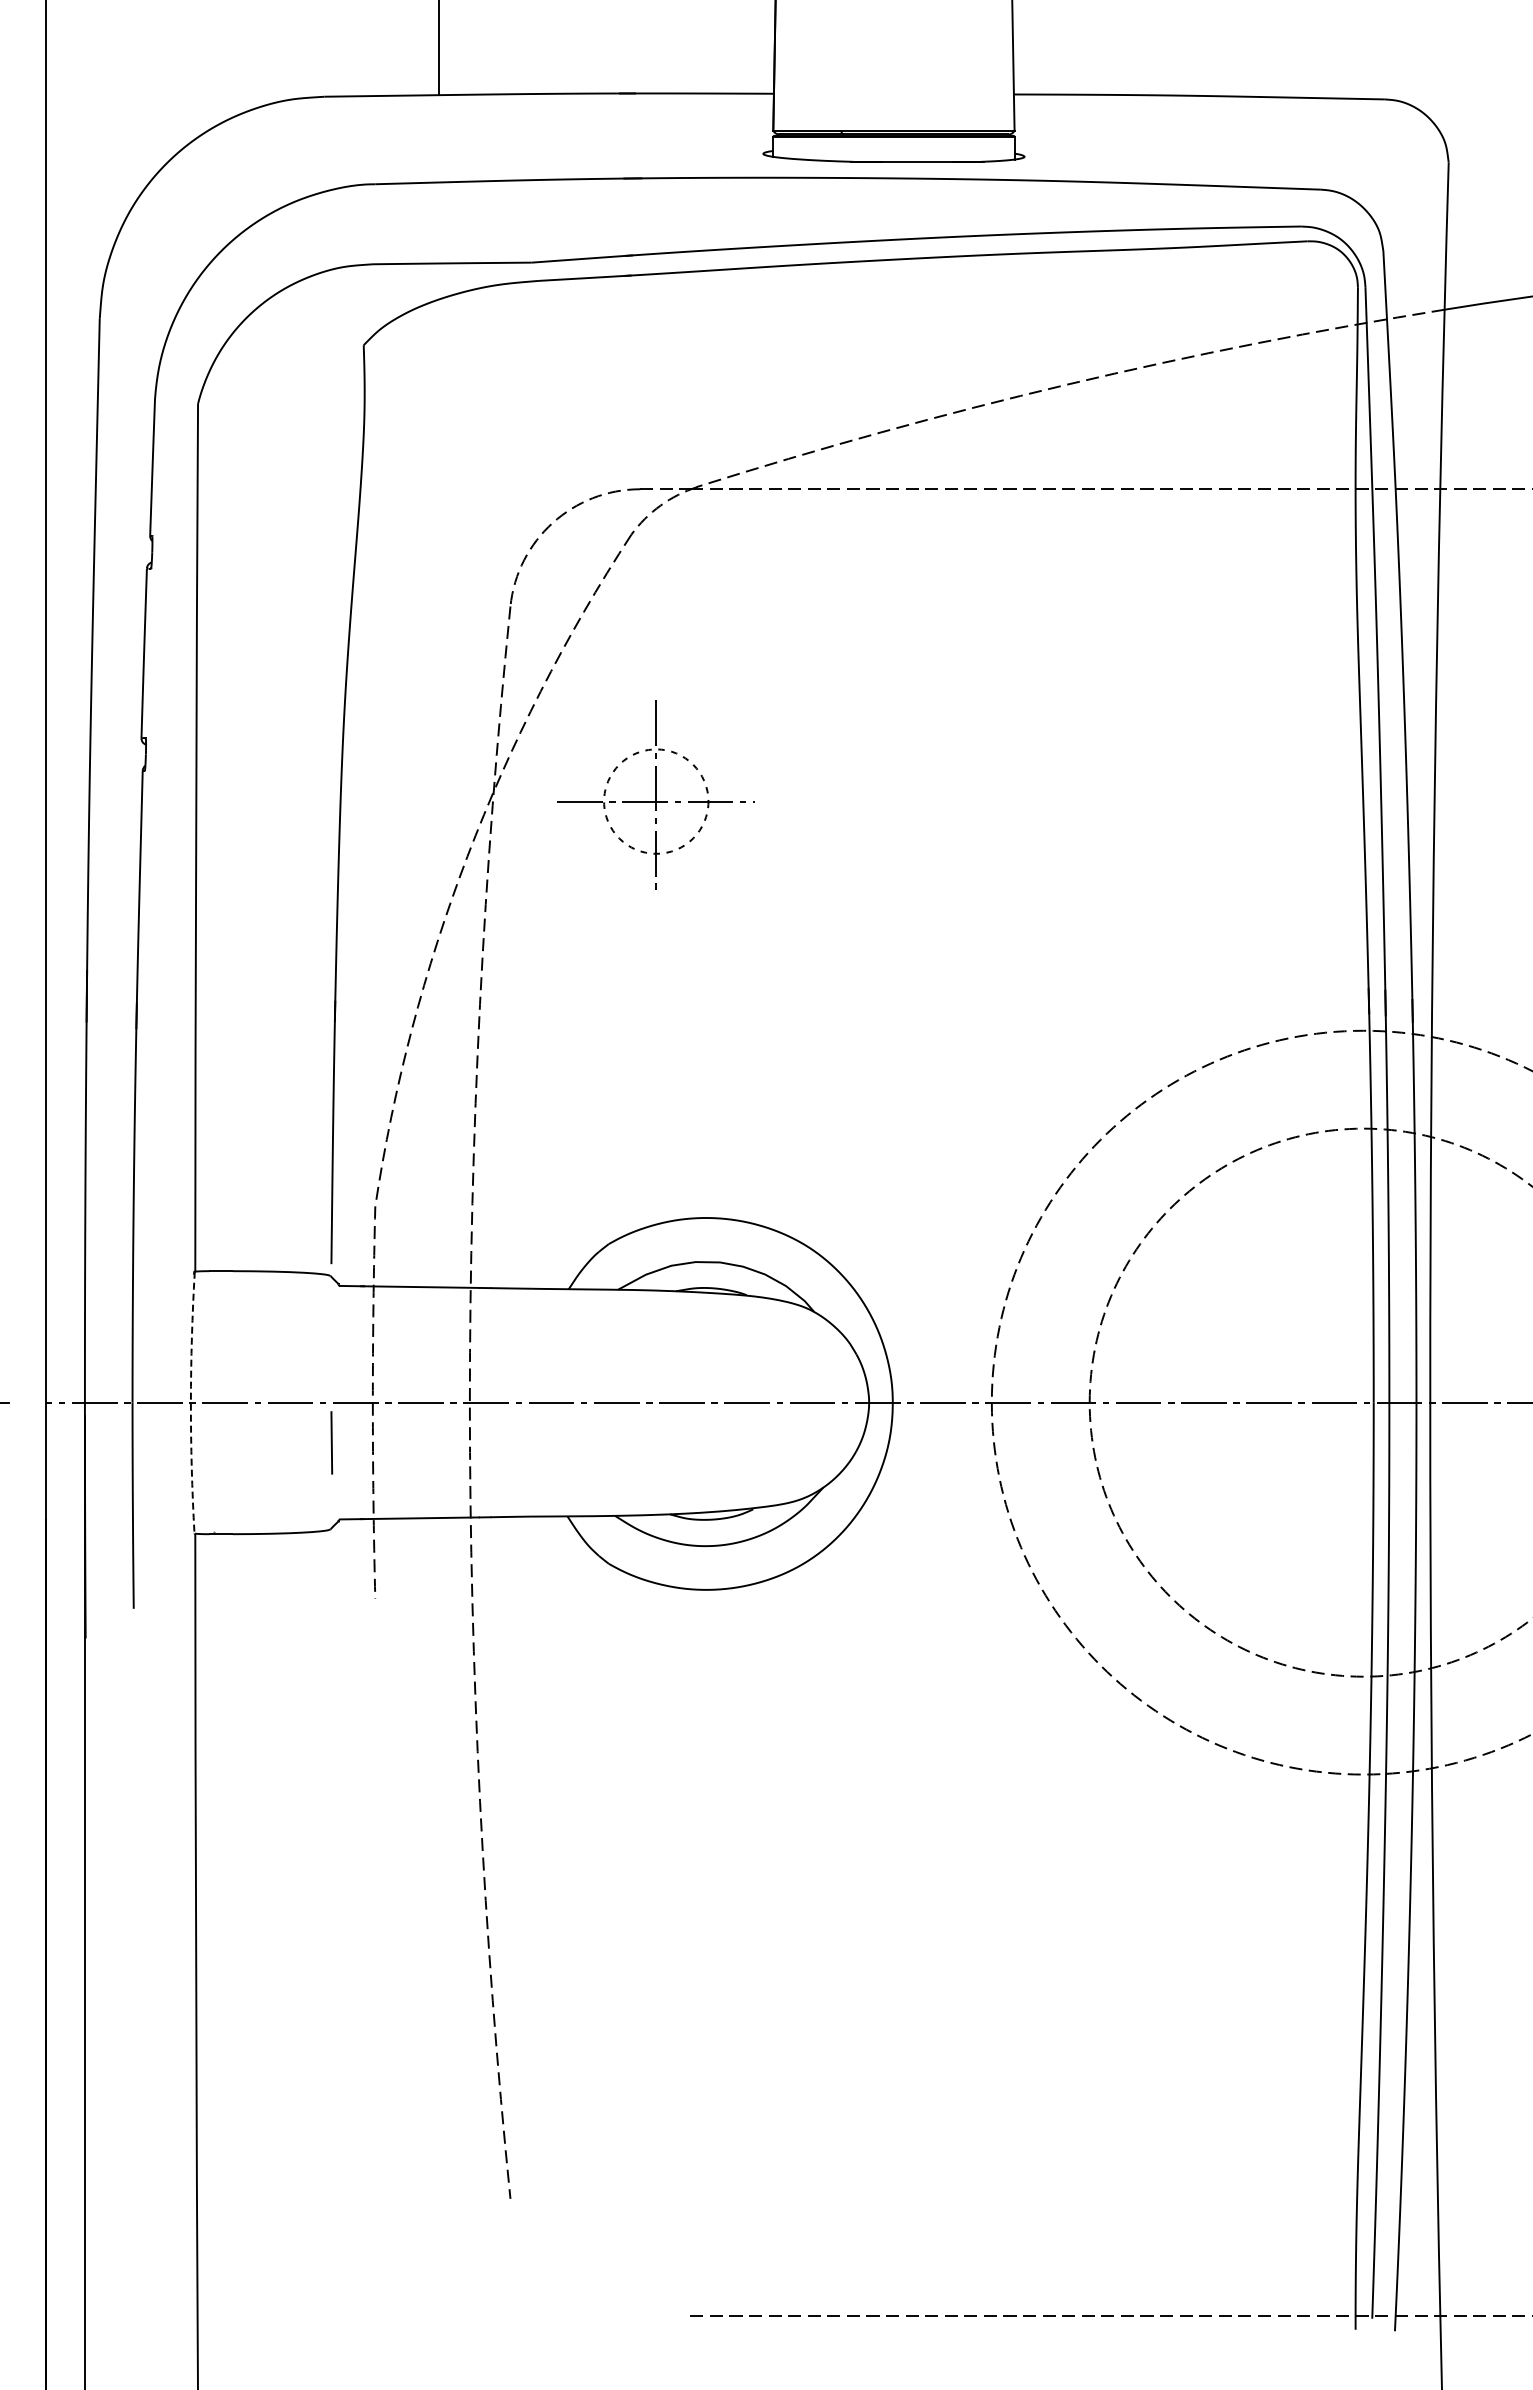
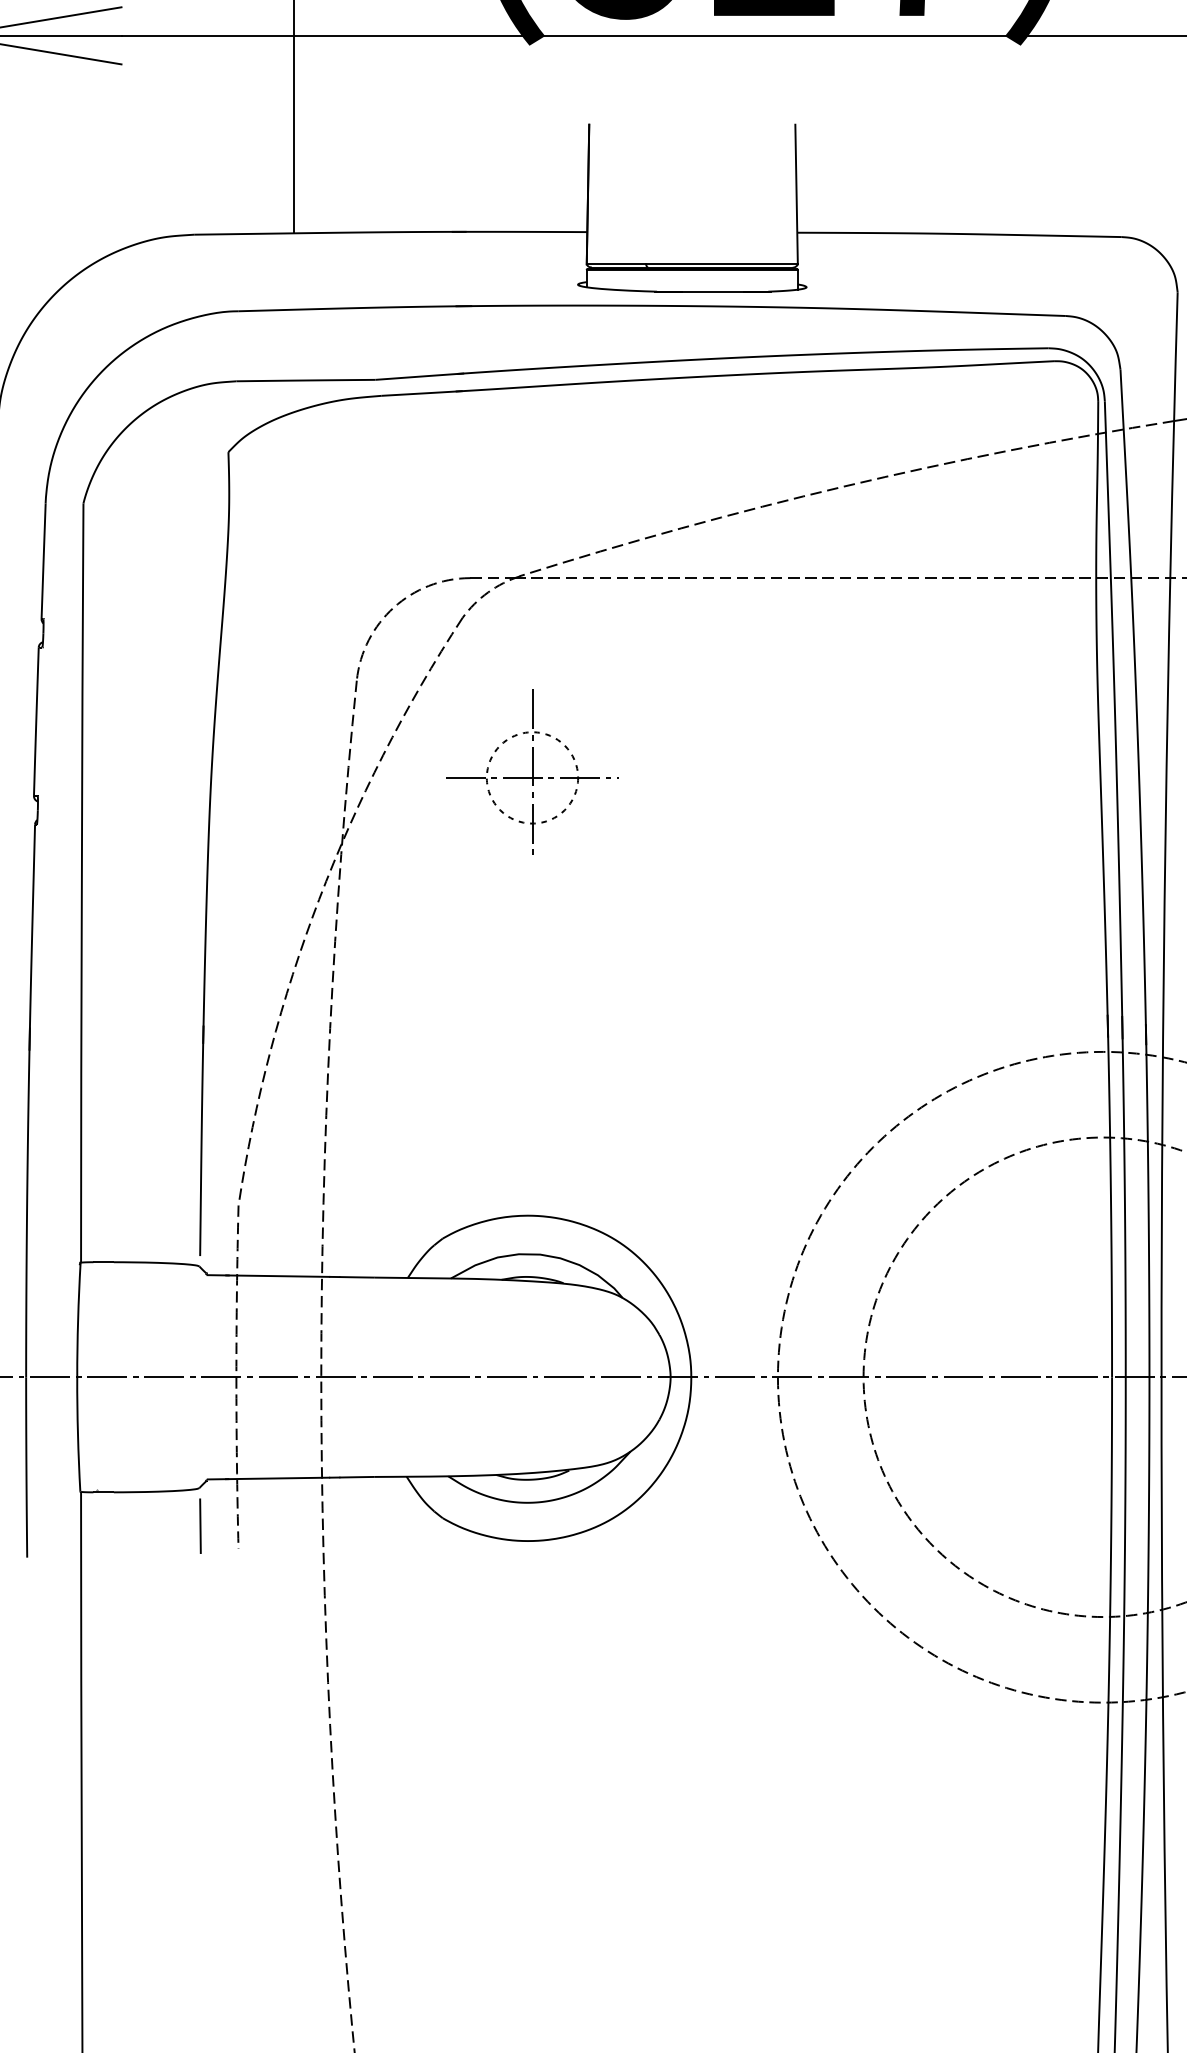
part: (655, 794) -> (531, 771), moved
arc: (190, 1402) -> (76, 1377), dashed -> solid
line: (331, 1442) -> (200, 1525), moved

